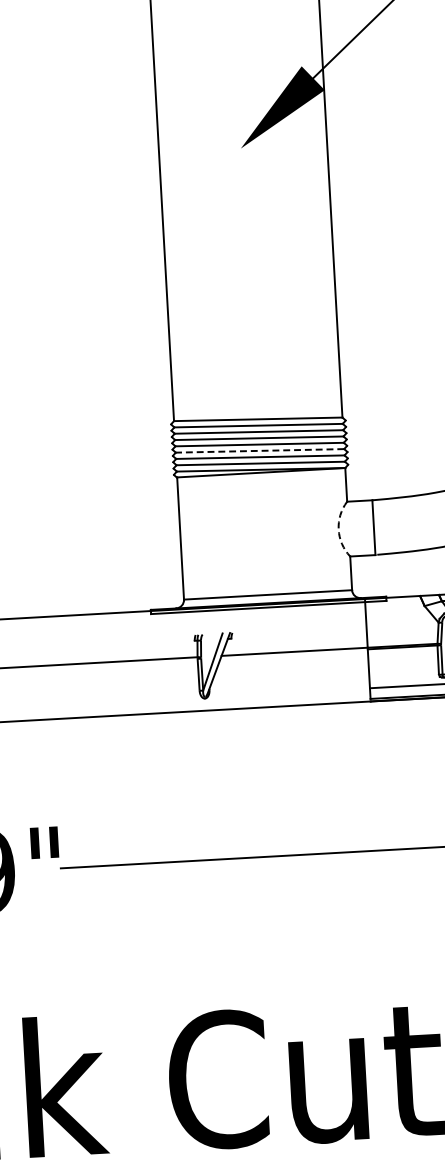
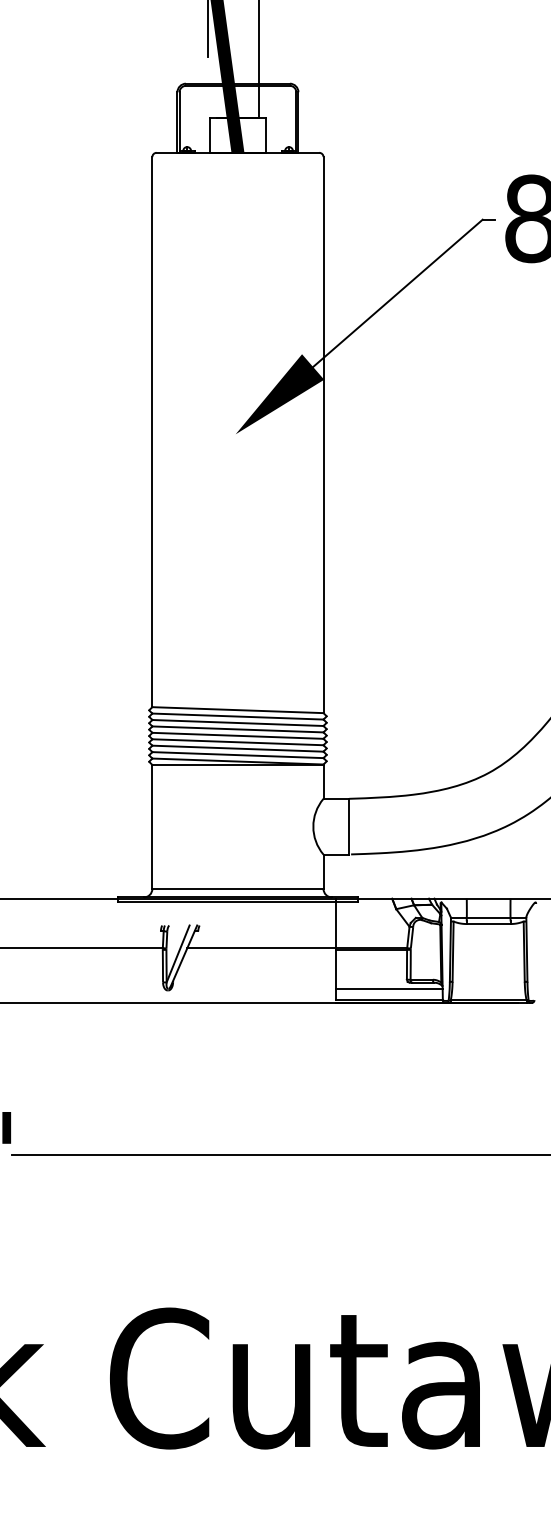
line: (259, 451) -> (237, 742), dashed -> solid
arc: (338, 529) -> (313, 826), dashed -> solid

